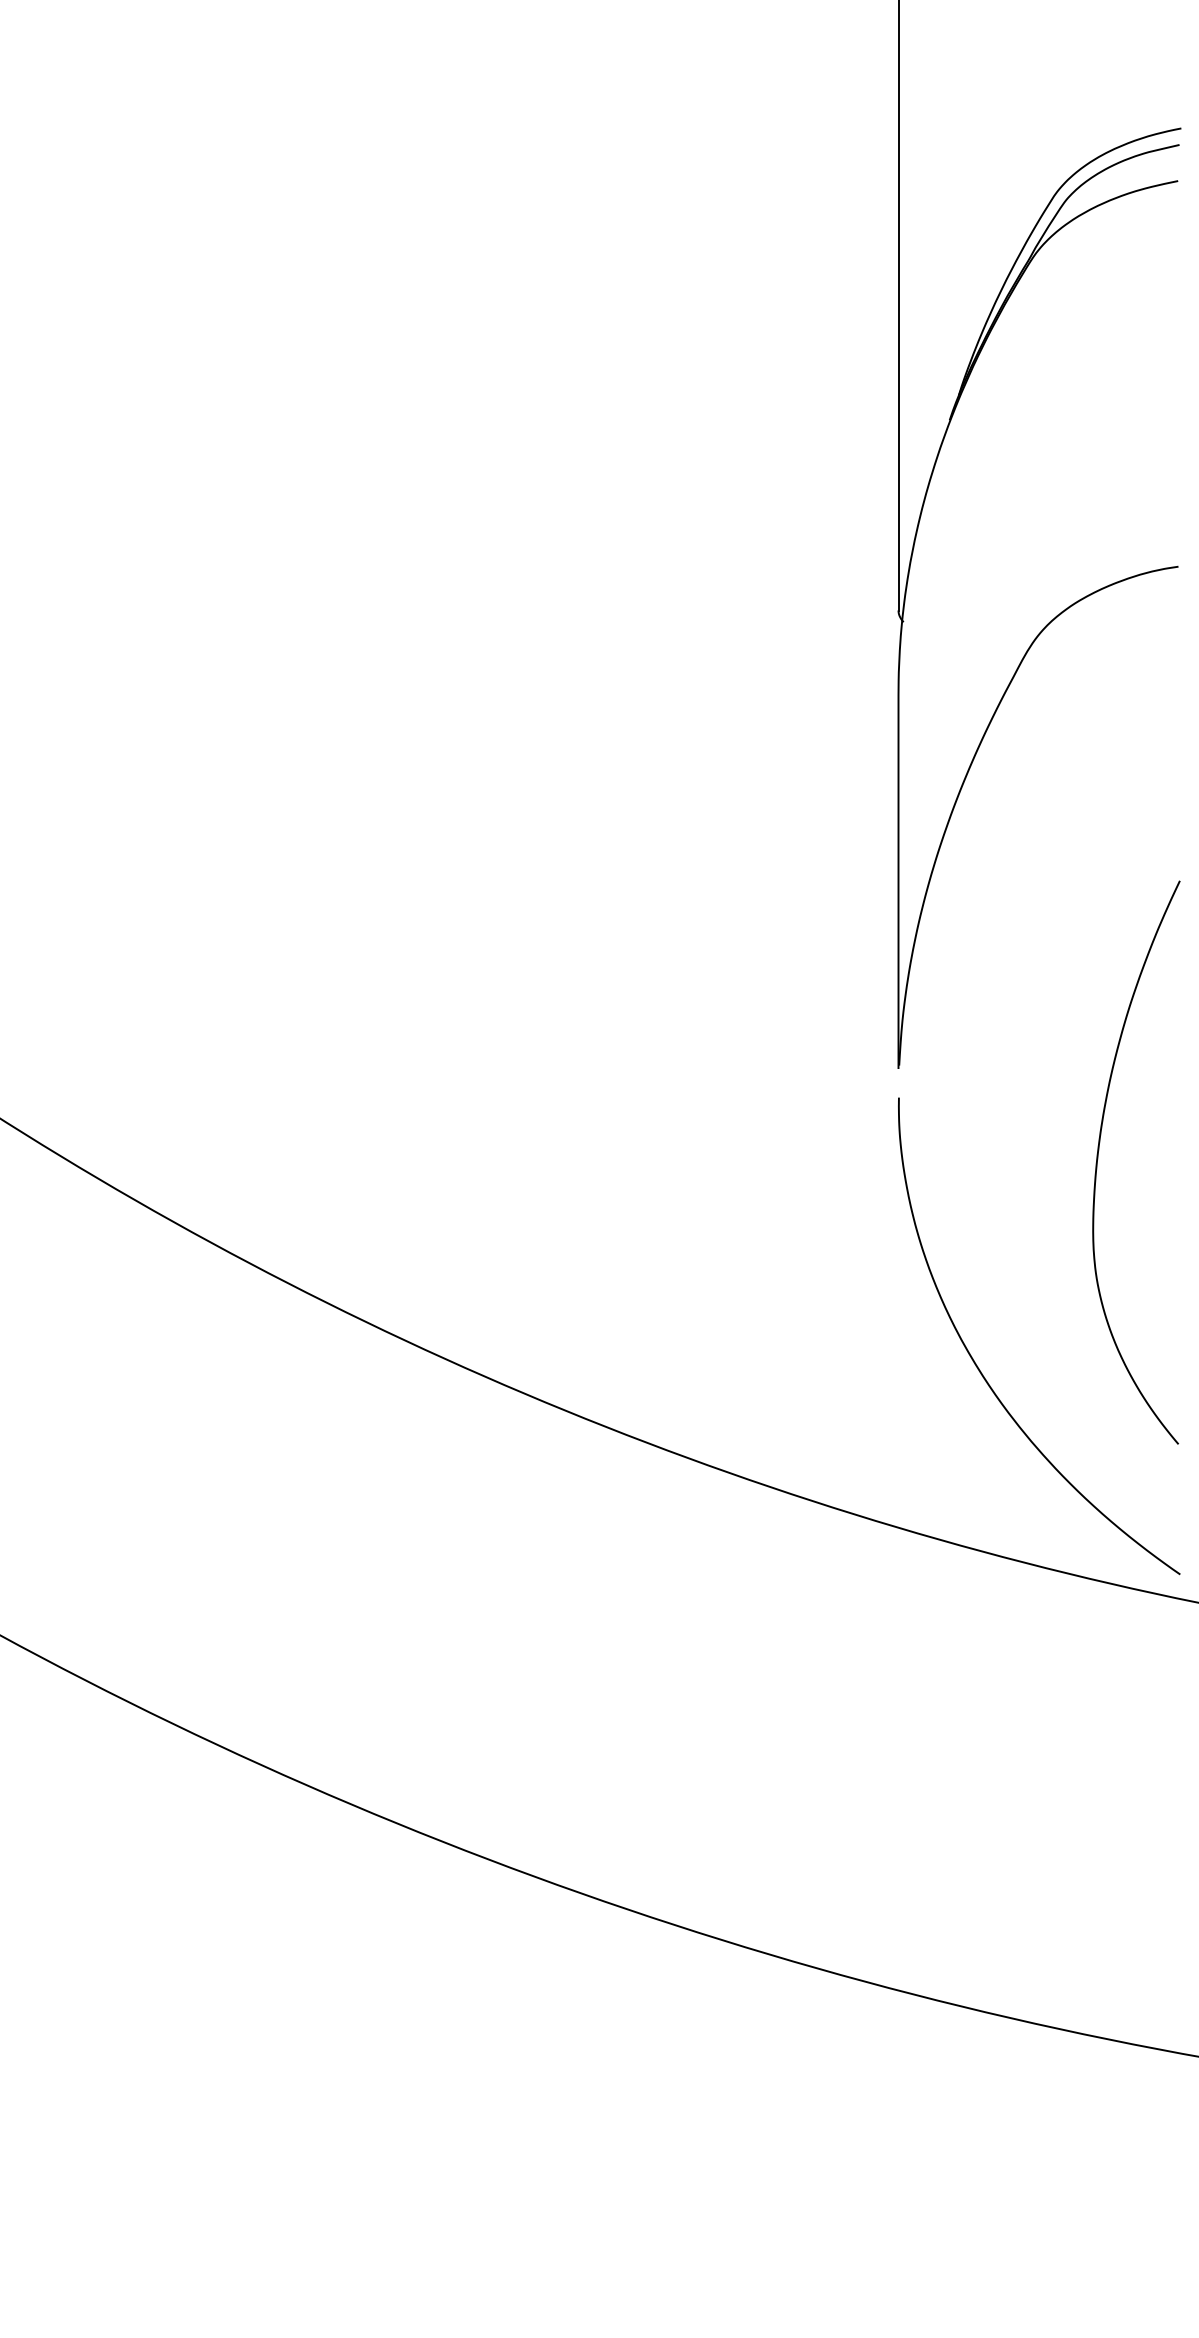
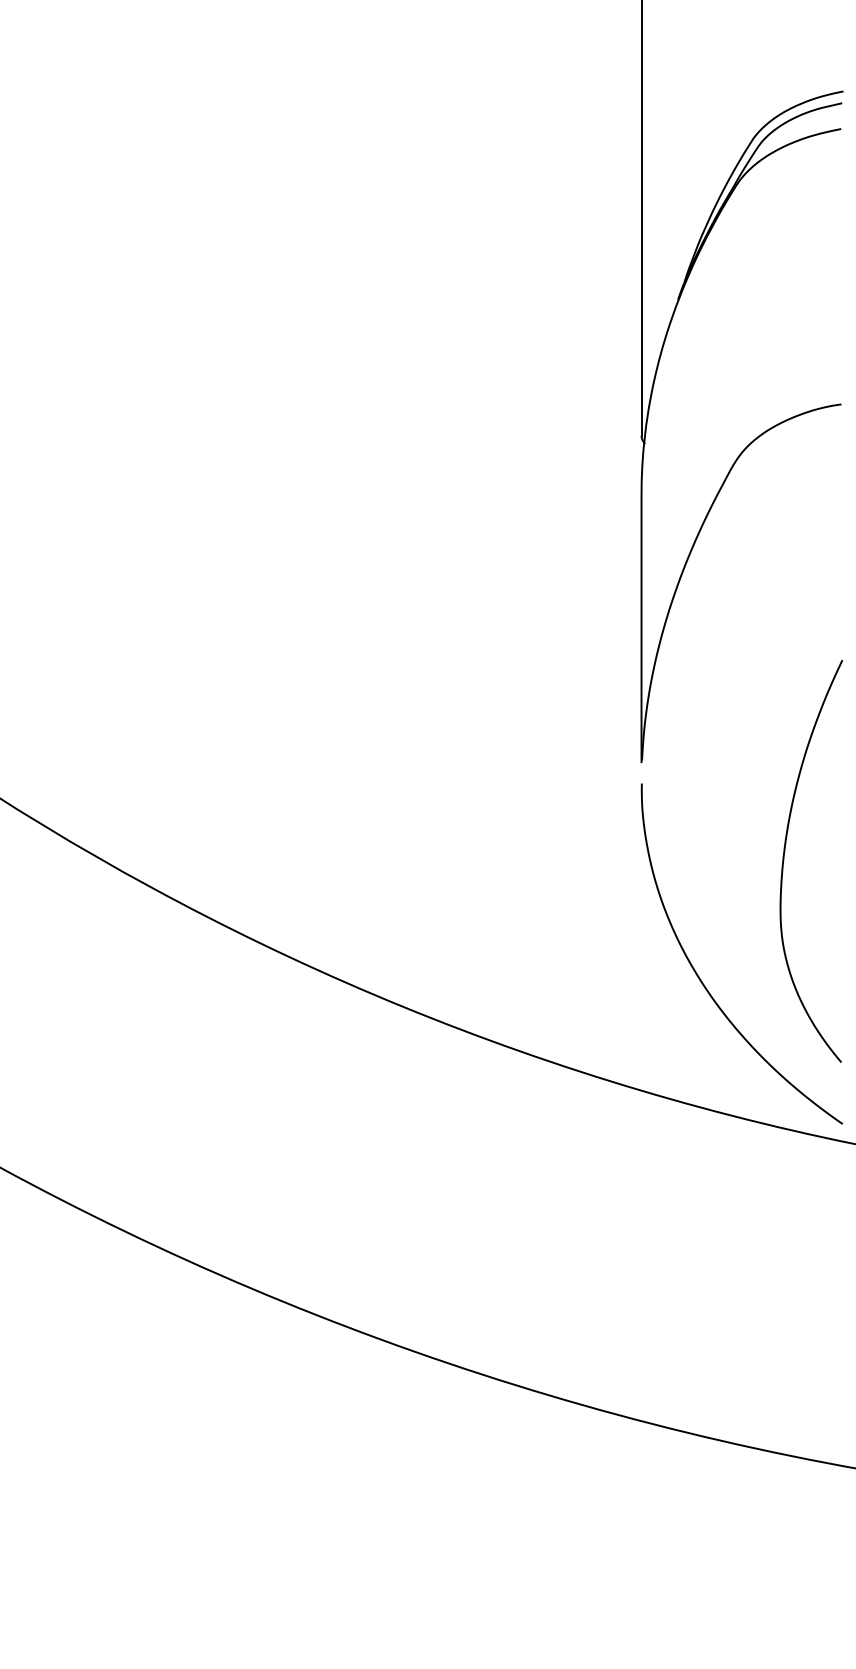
curve: (1098, 1159) -> (784, 859), moved

